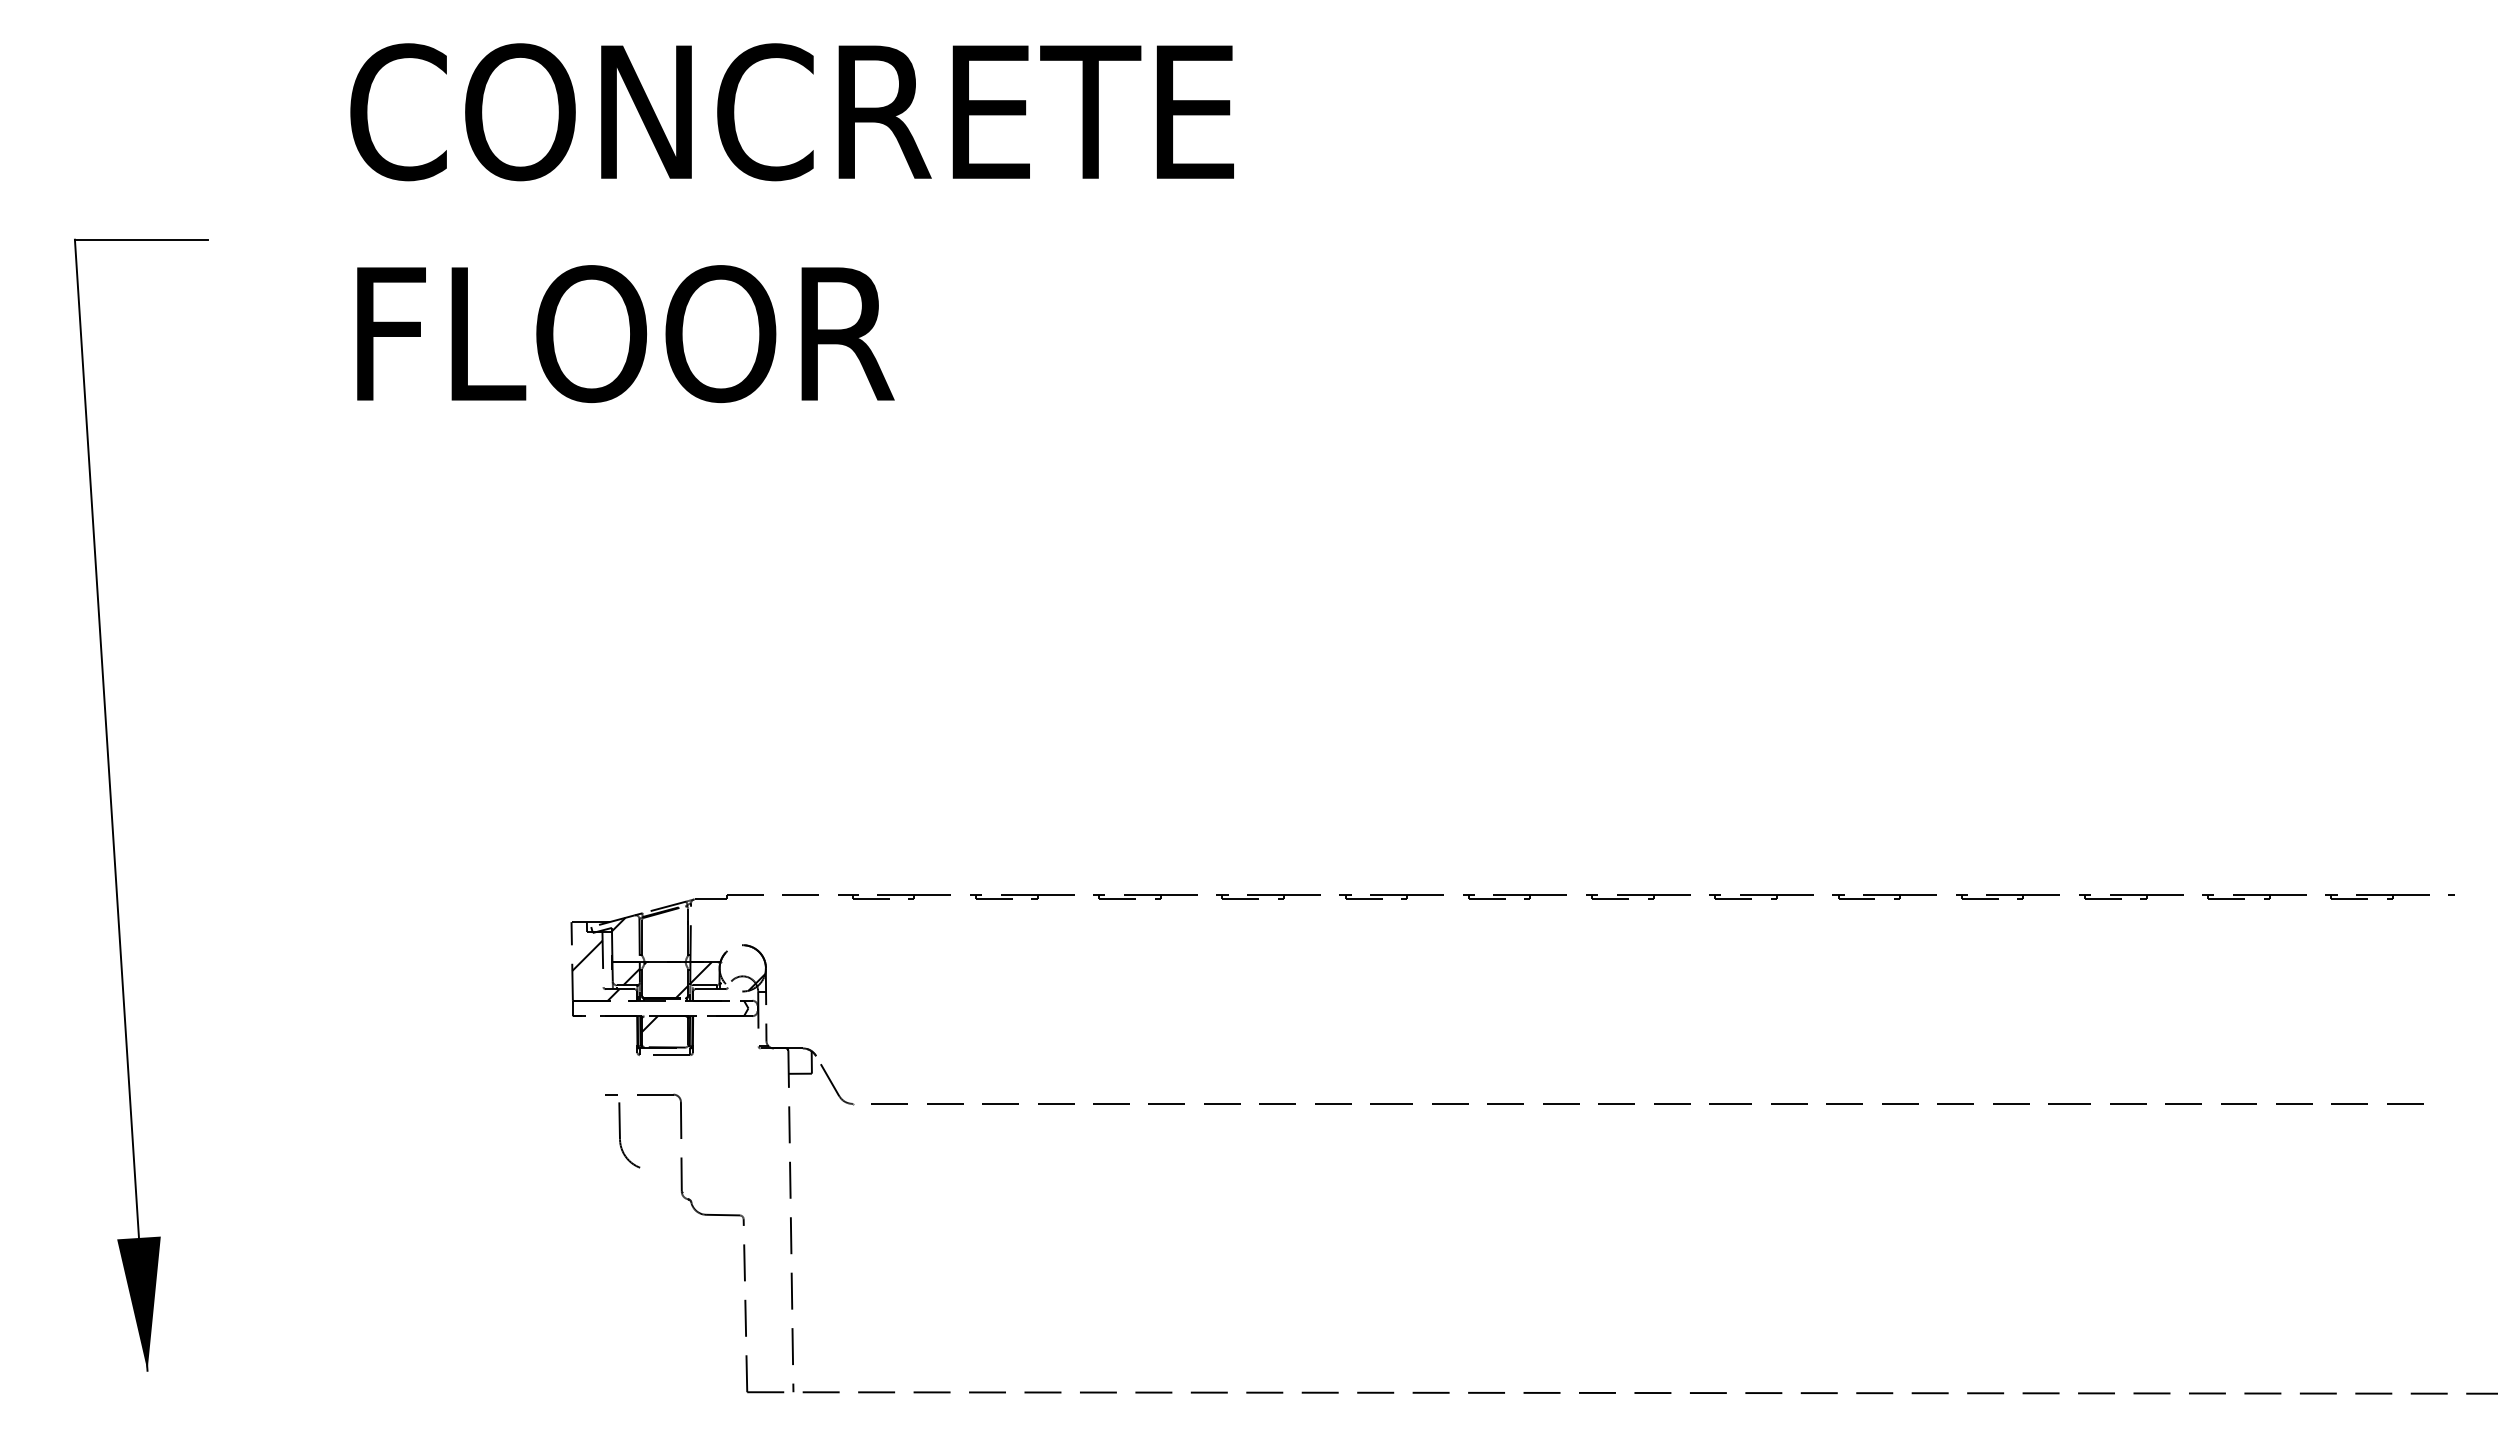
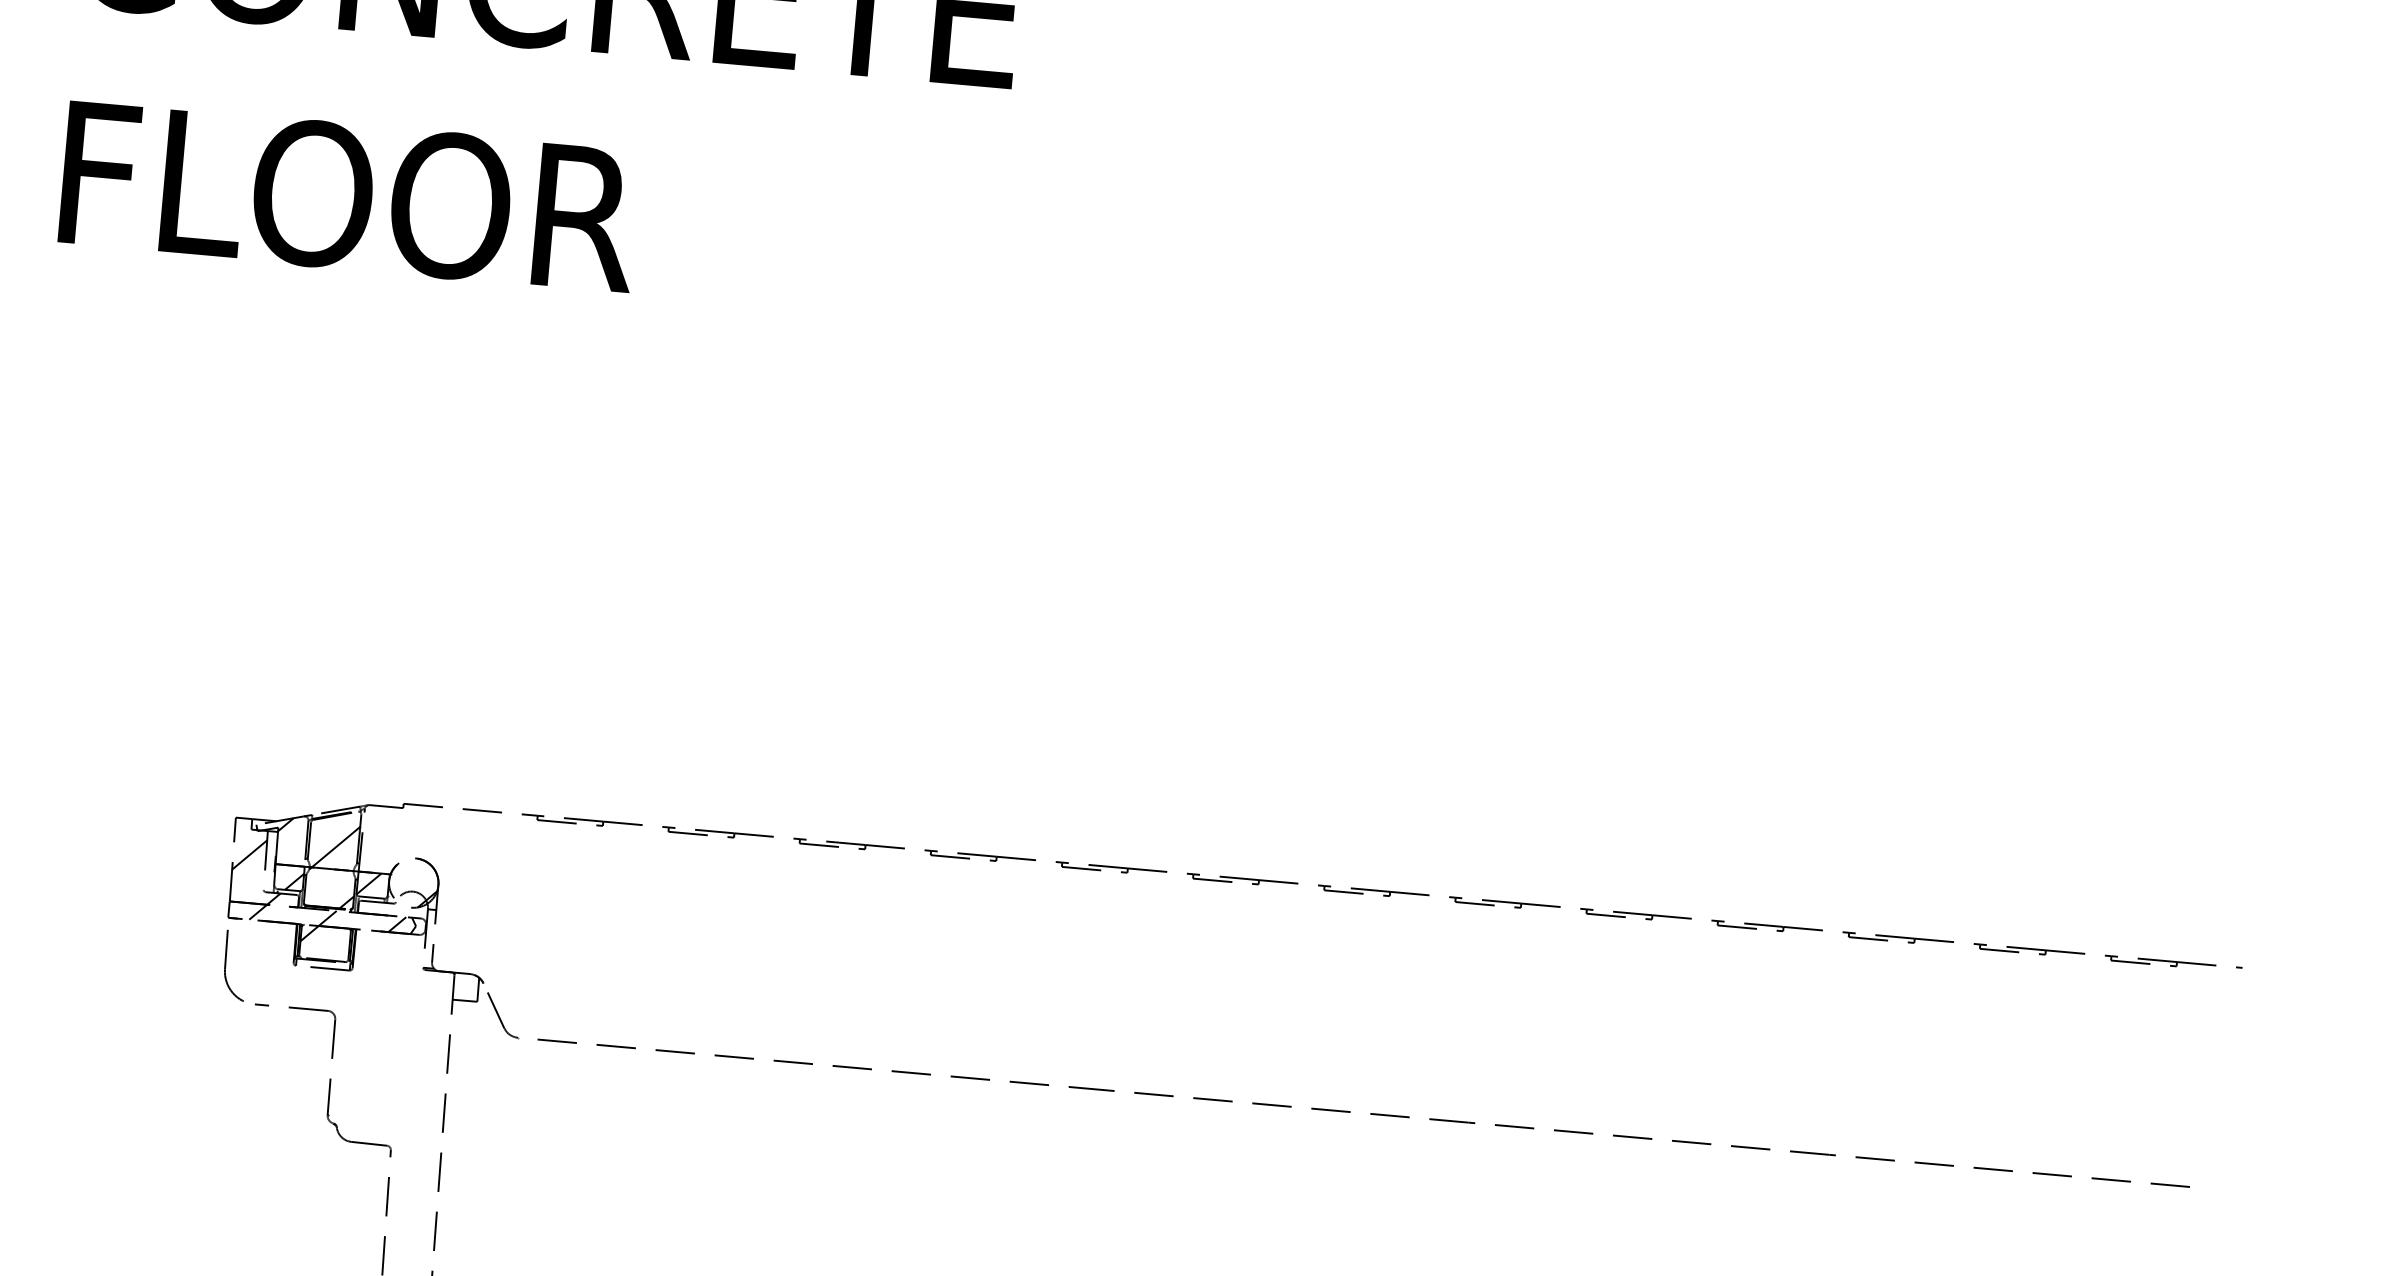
hatch: (667, 941) -> (336, 847), added
hatch: (665, 1008) -> (327, 918), added
part: (620, 1135) -> (225, 965), moved

